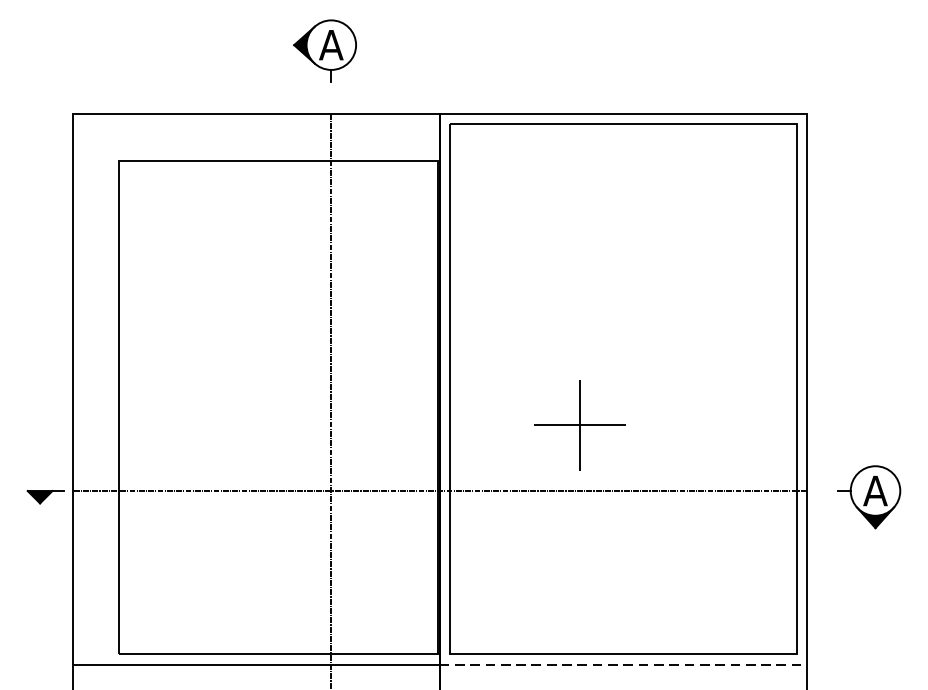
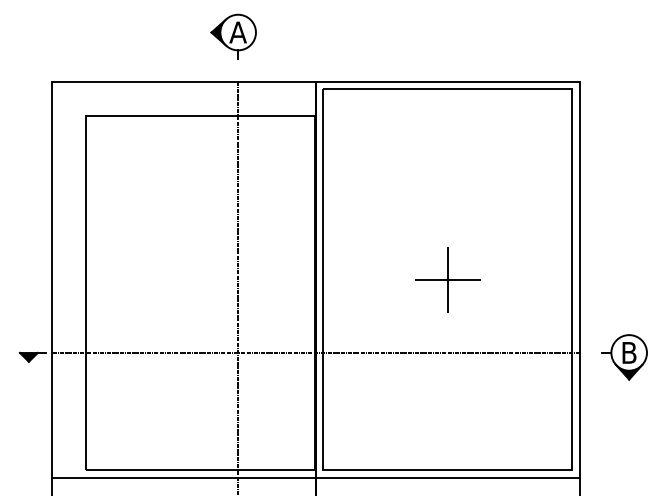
part: (579, 425) -> (447, 279), moved
text: (874, 490) -> (628, 352), A -> B
line: (622, 664) -> (447, 477), dashed -> solid

